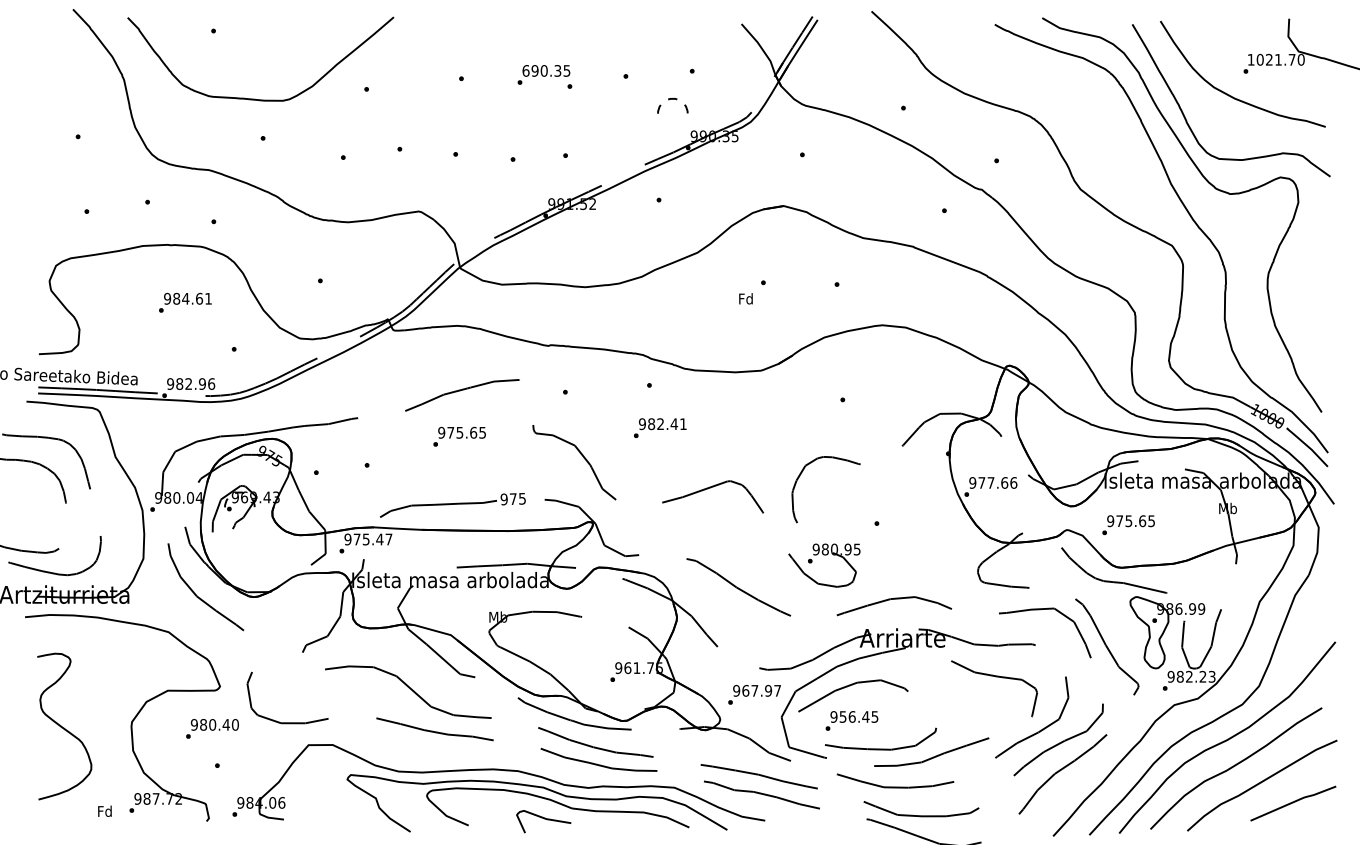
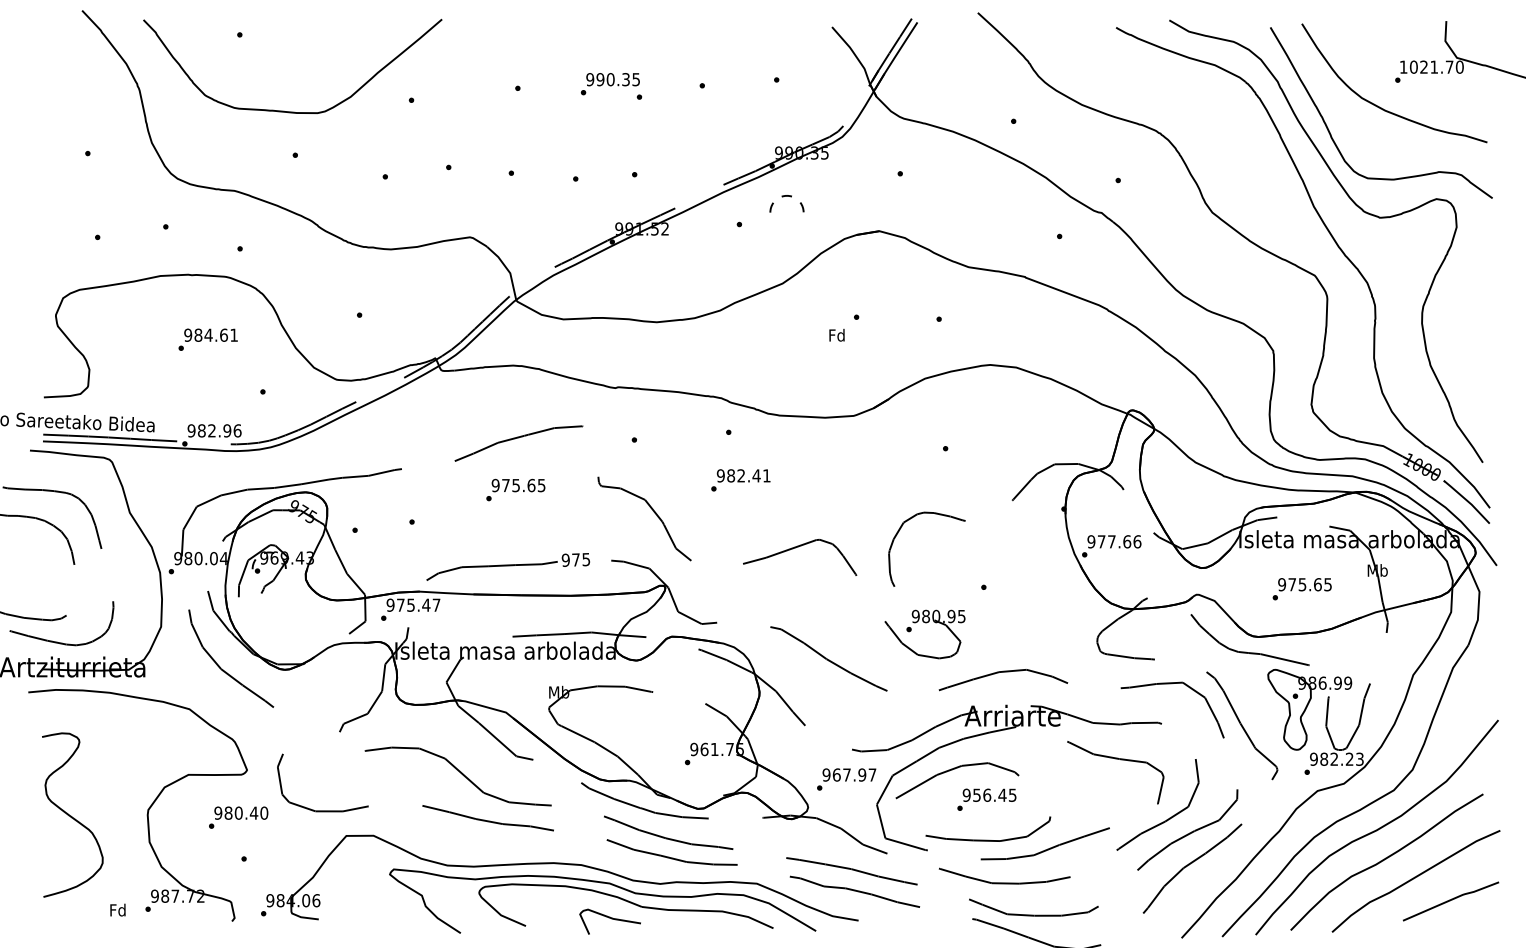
text: (526, 70) -> (590, 79), 690.35 -> 990.35
part: (669, 100) -> (783, 197), moved
text: (1127, 525) -> (1301, 589), moved
text: (851, 720) -> (986, 799), moved

